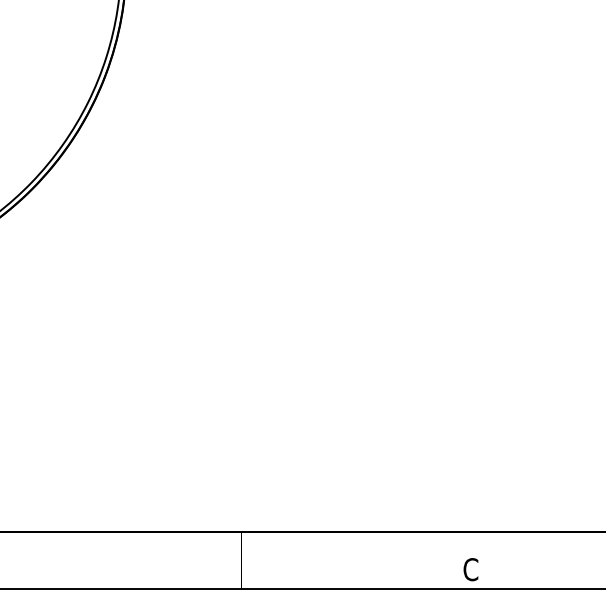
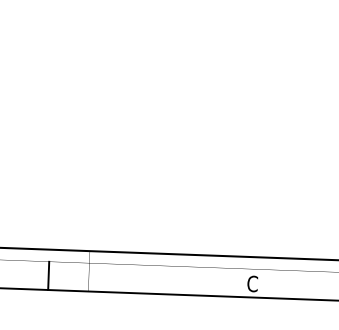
line: (185, 568) -> (49, 275), added

